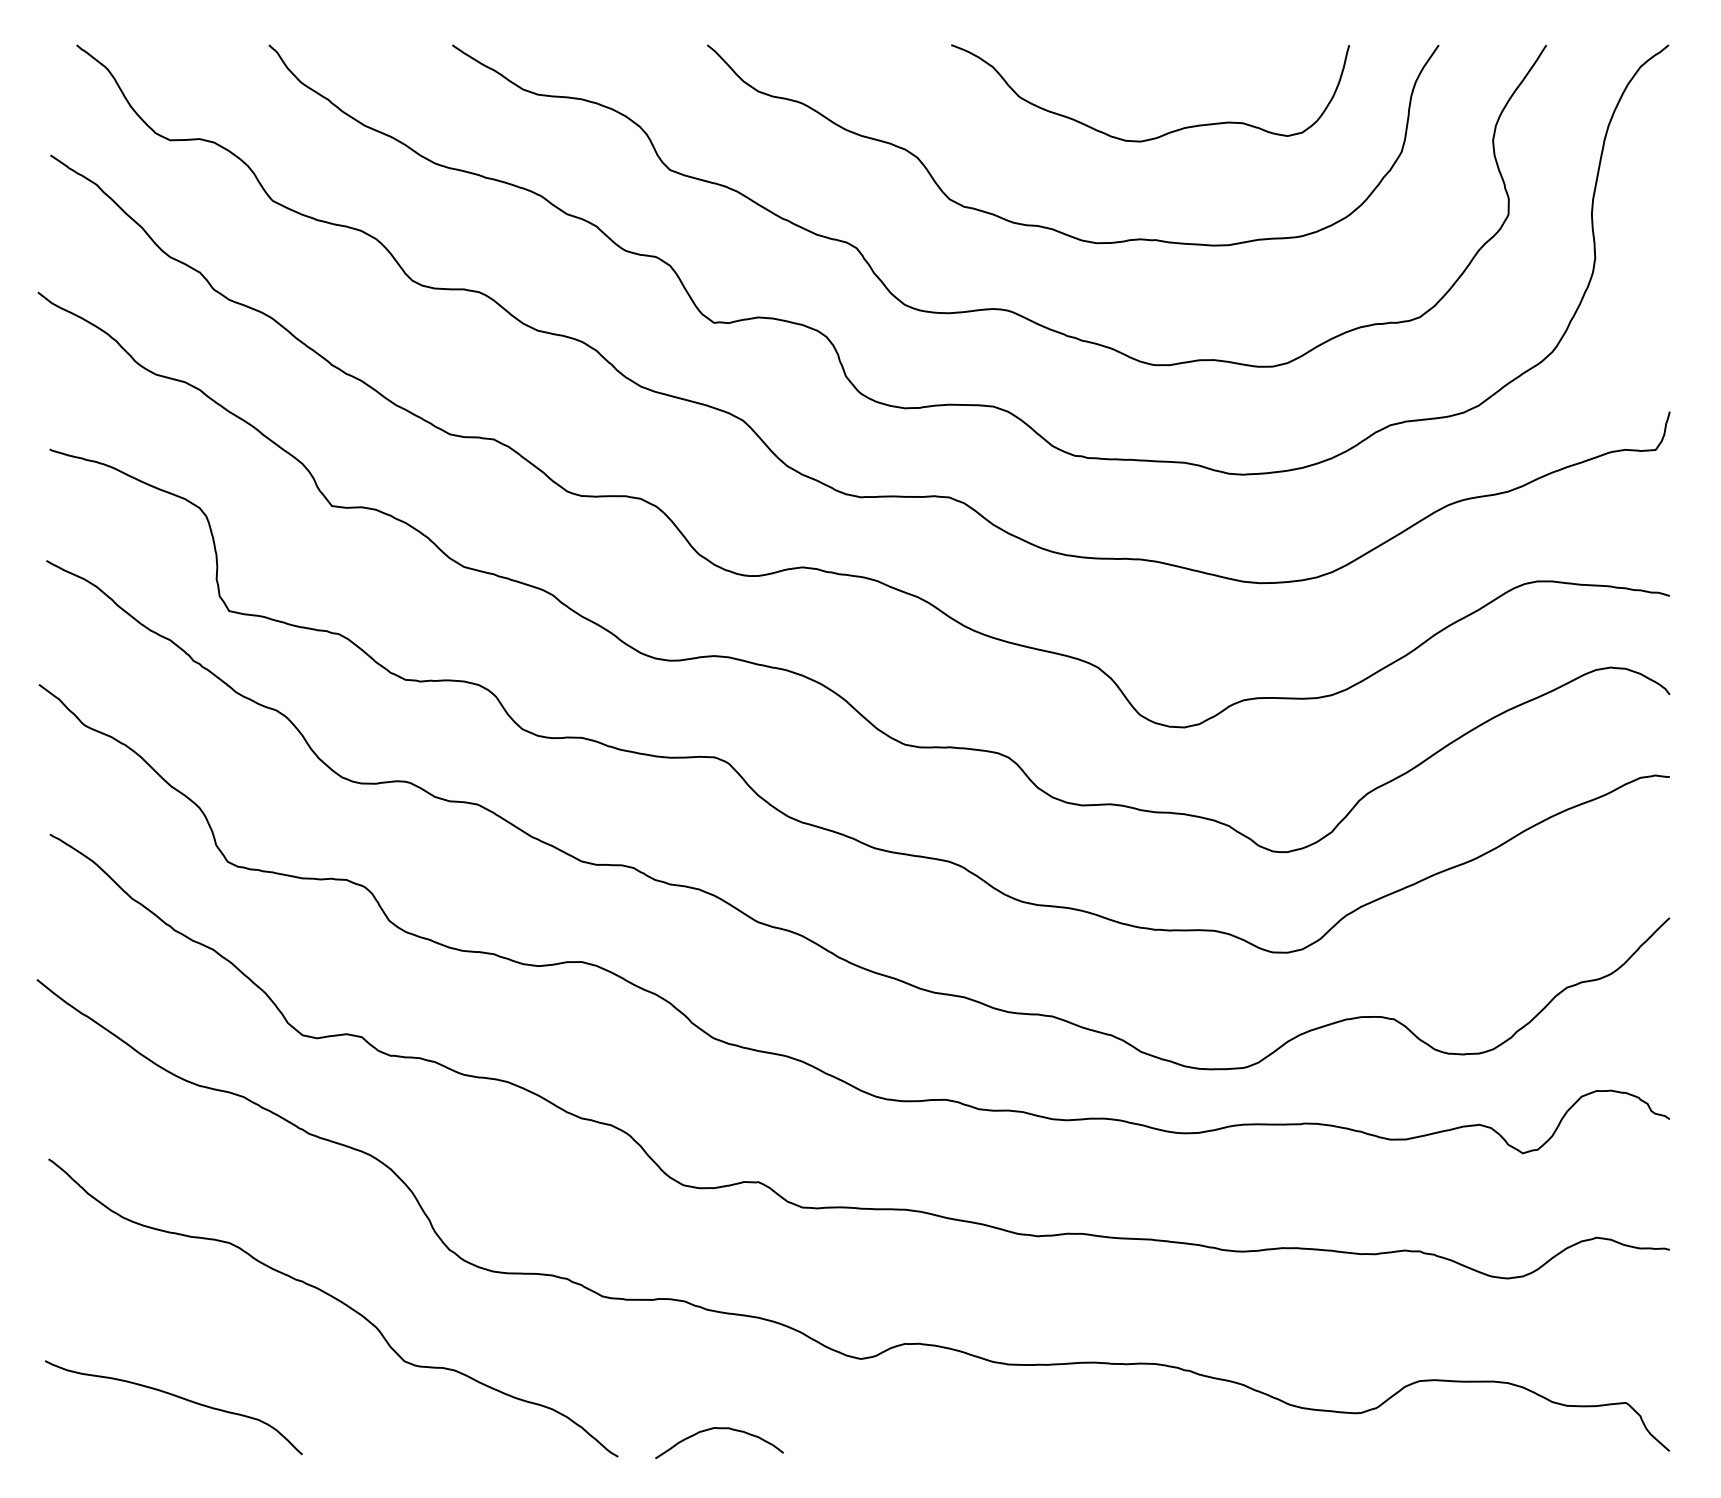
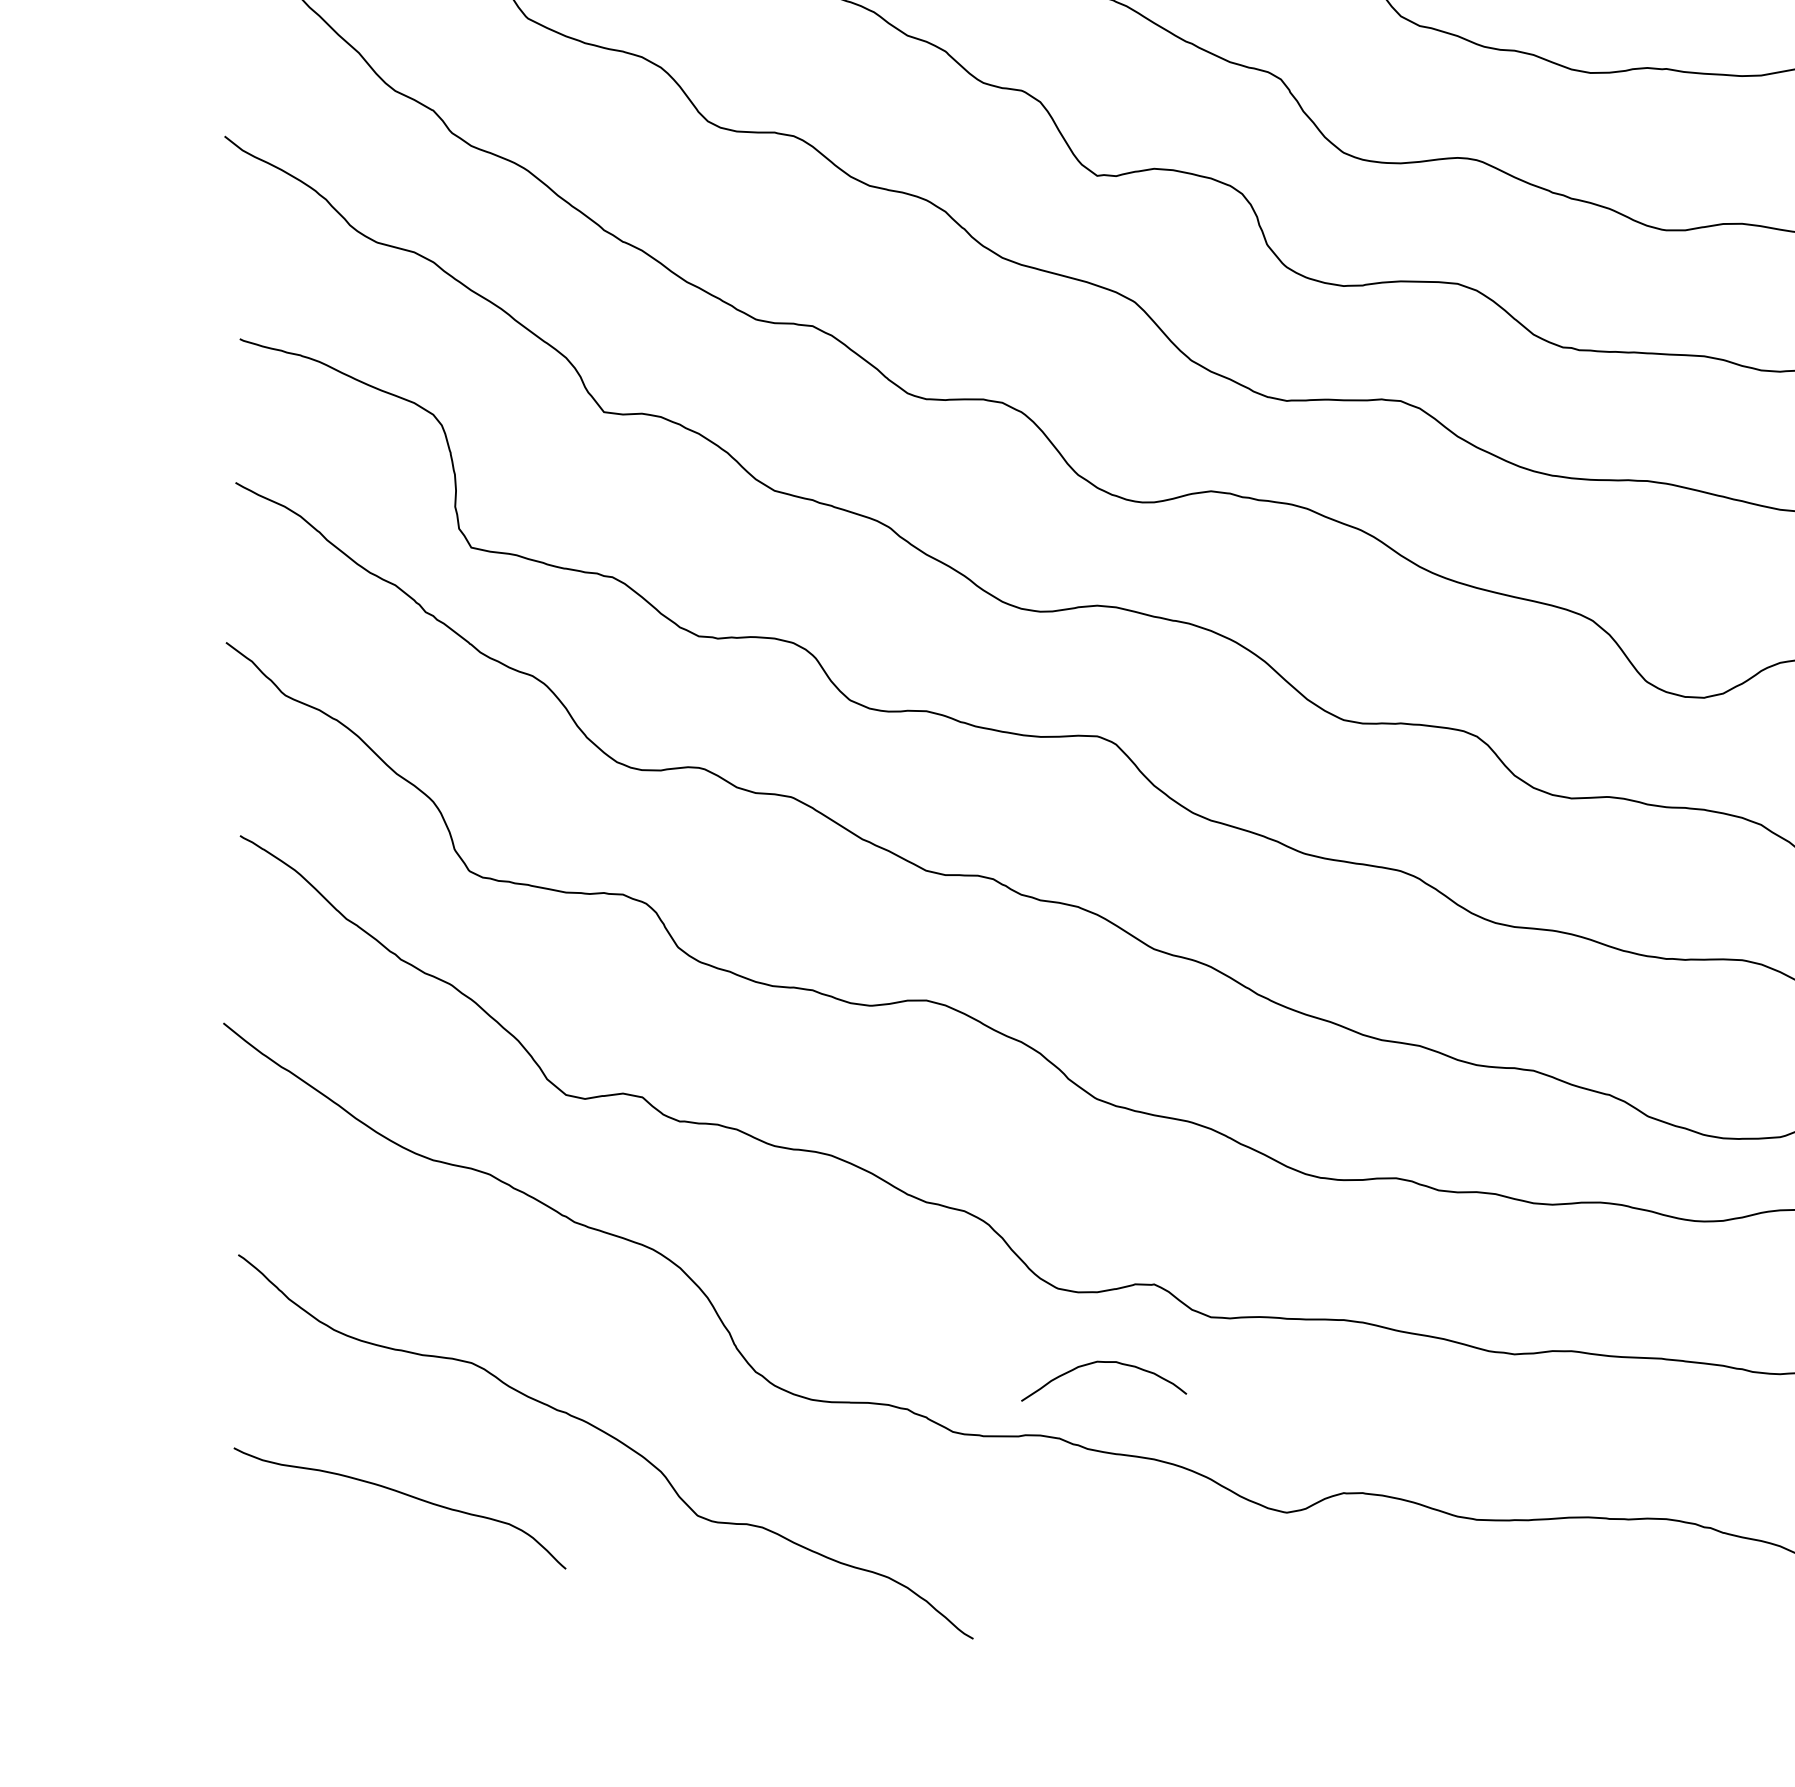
curve: (176, 1397) -> (403, 1495), moved
curve: (719, 1429) -> (1104, 1363), moved

